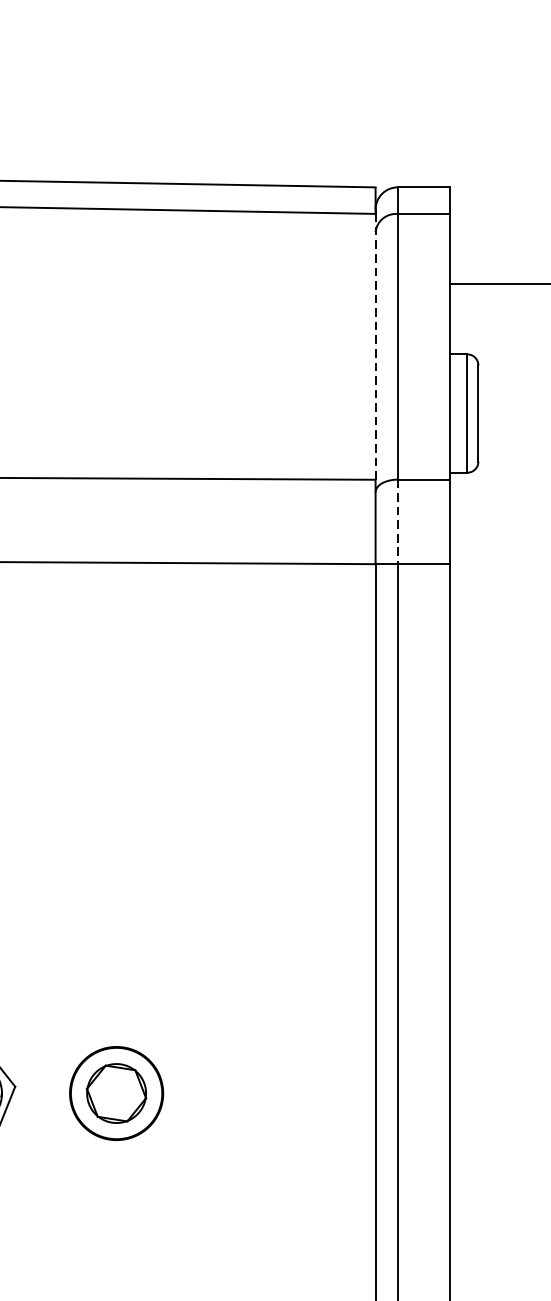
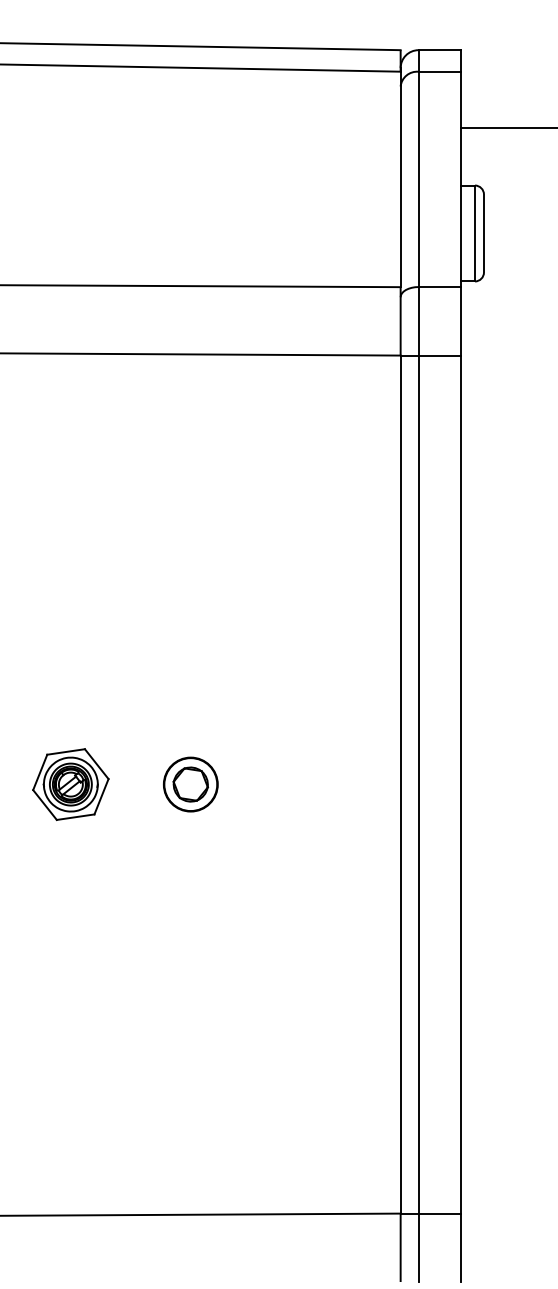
line: (375, 346) -> (400, 179), dashed -> solid
line: (397, 522) -> (418, 321), dashed -> solid
part: (116, 1093) -> (190, 784), size x0.71

